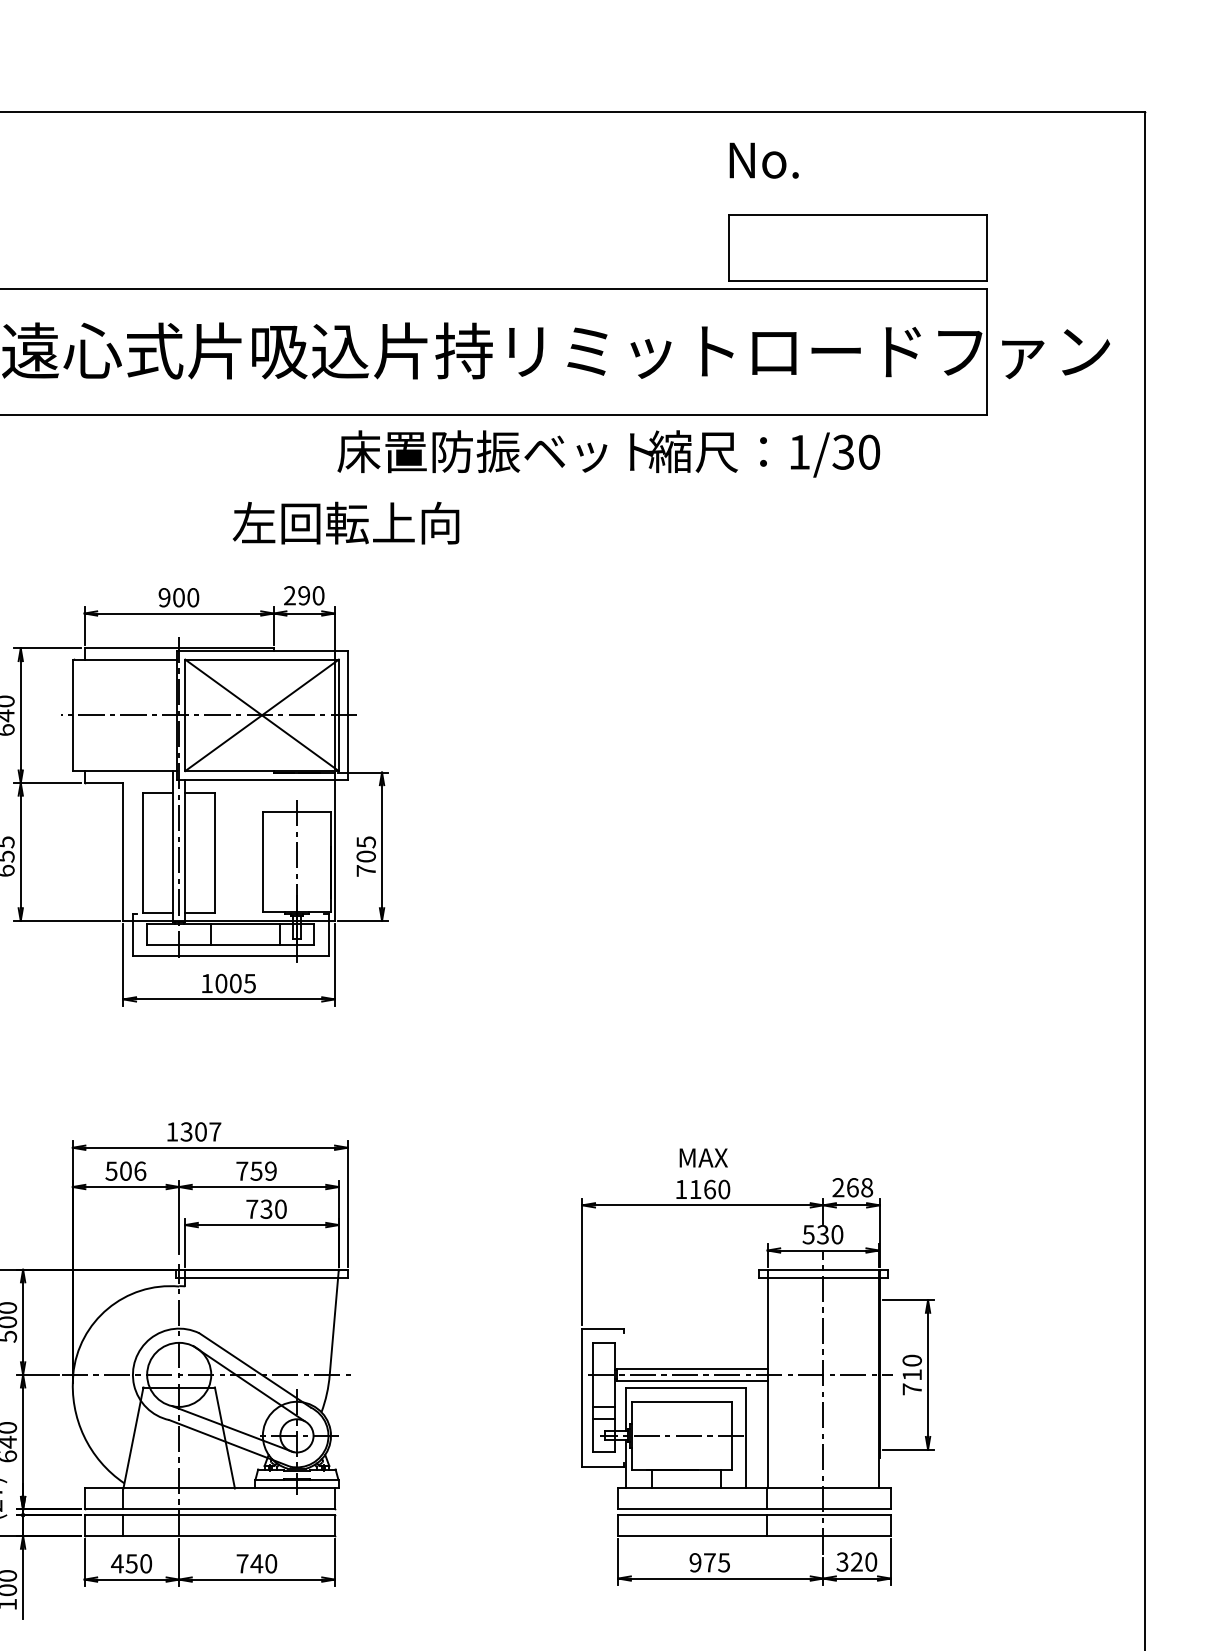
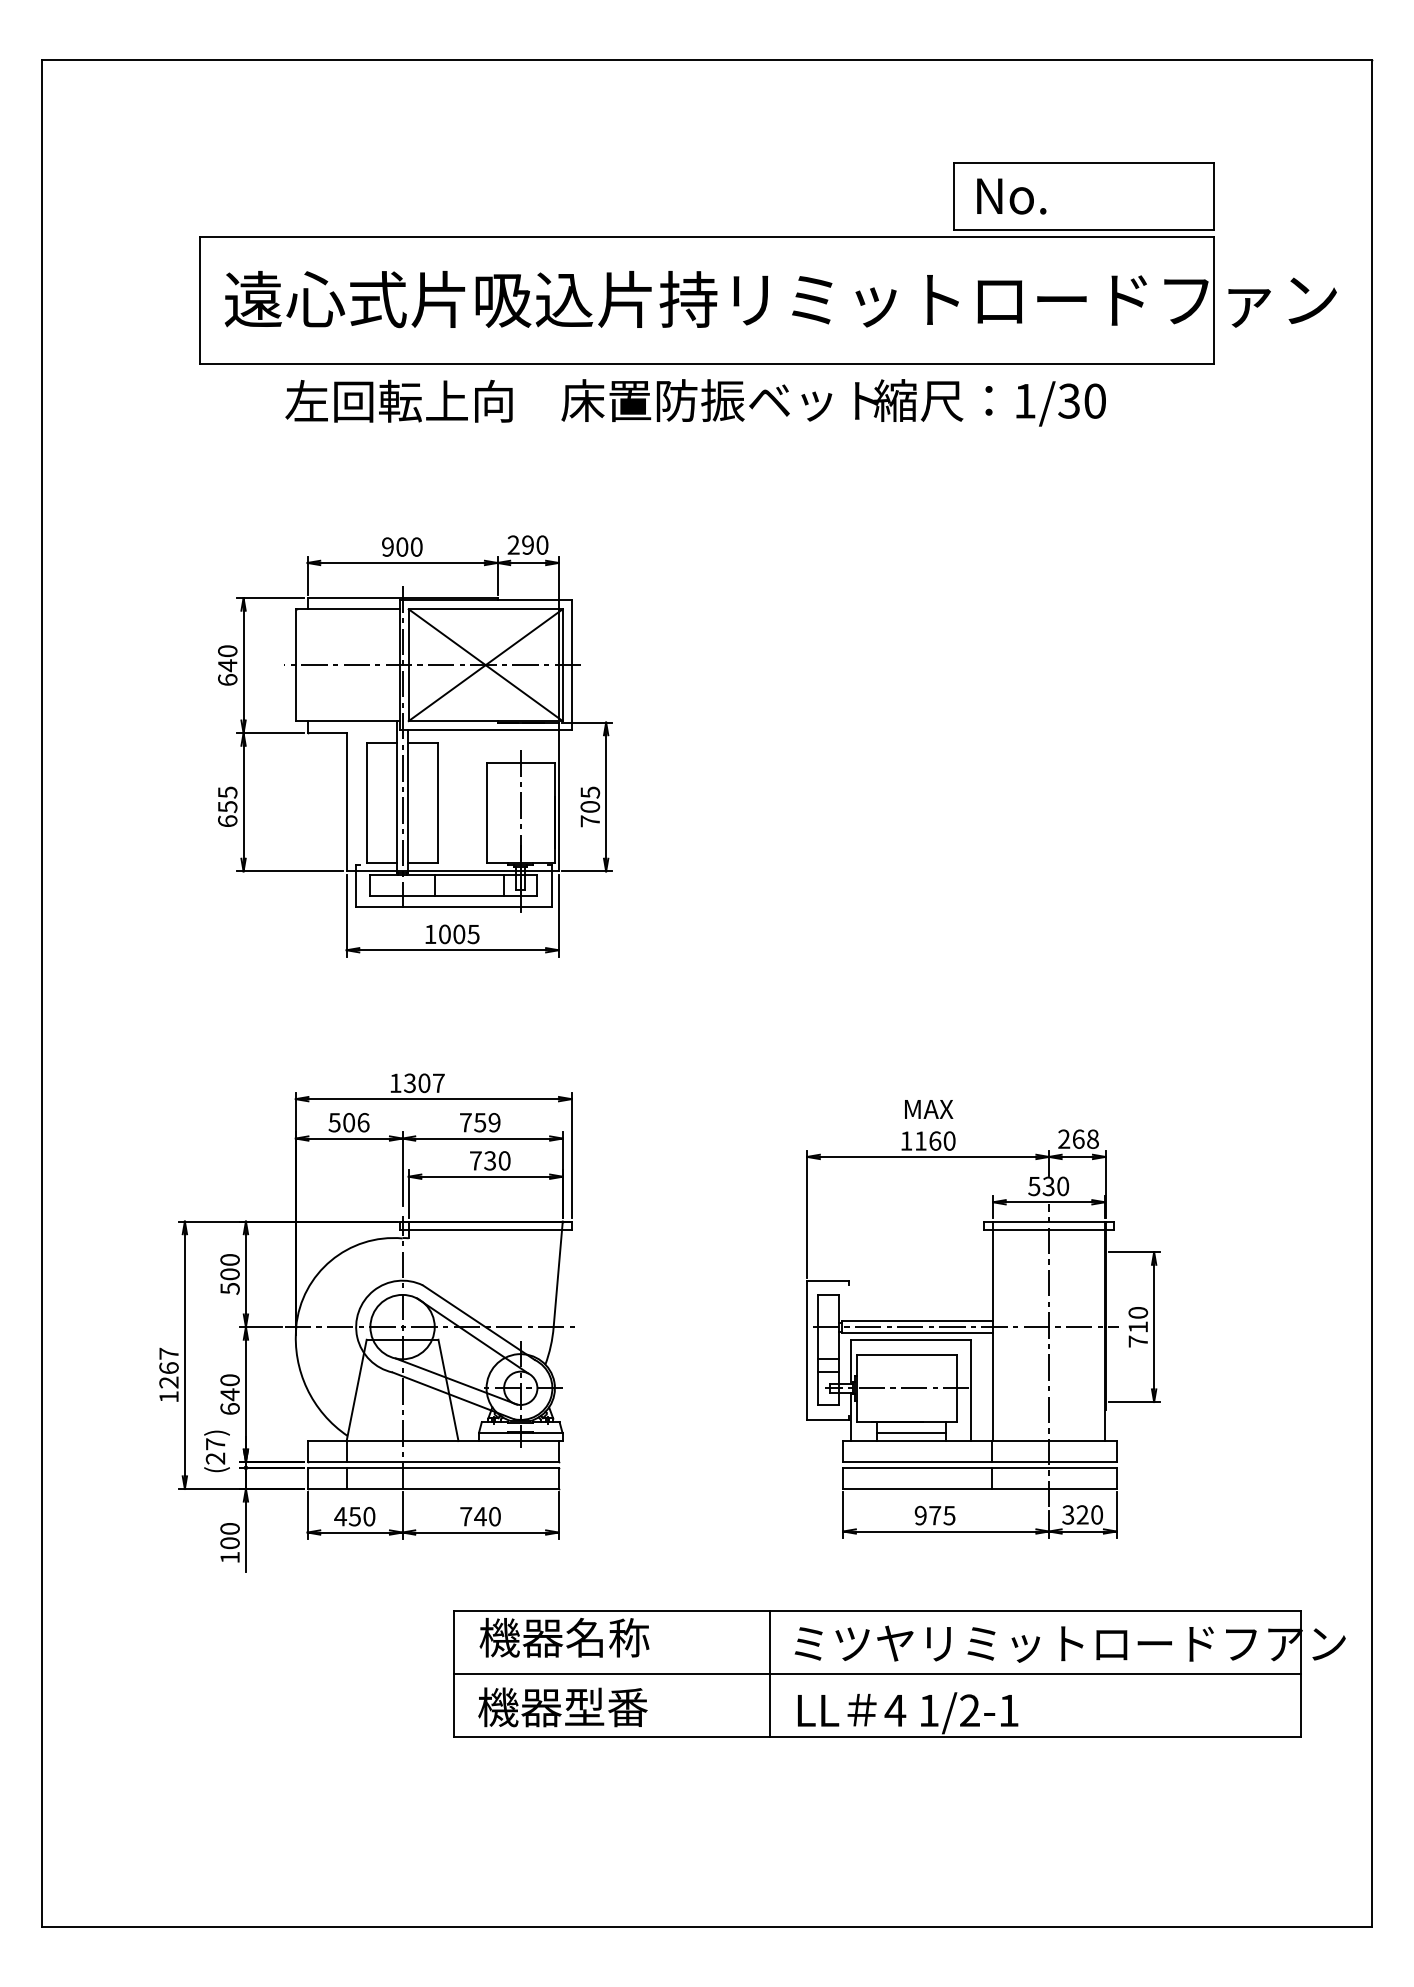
text: (764, 160) -> (1011, 196), moved
text: (345, 522) -> (398, 400), moved
line: (686, 1479) -> (911, 1432), added

